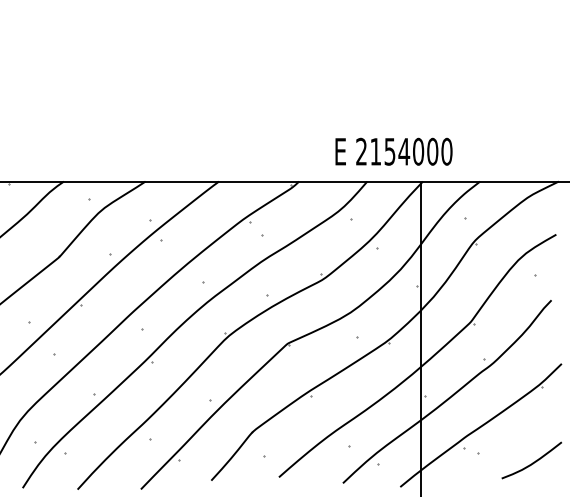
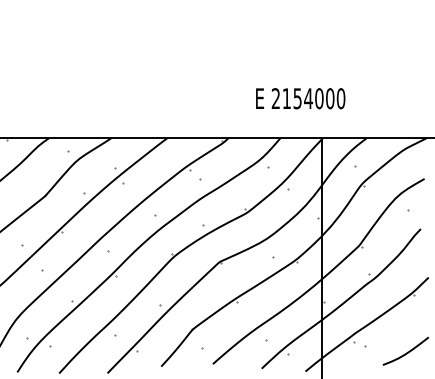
text: (393, 151) -> (300, 98), moved

